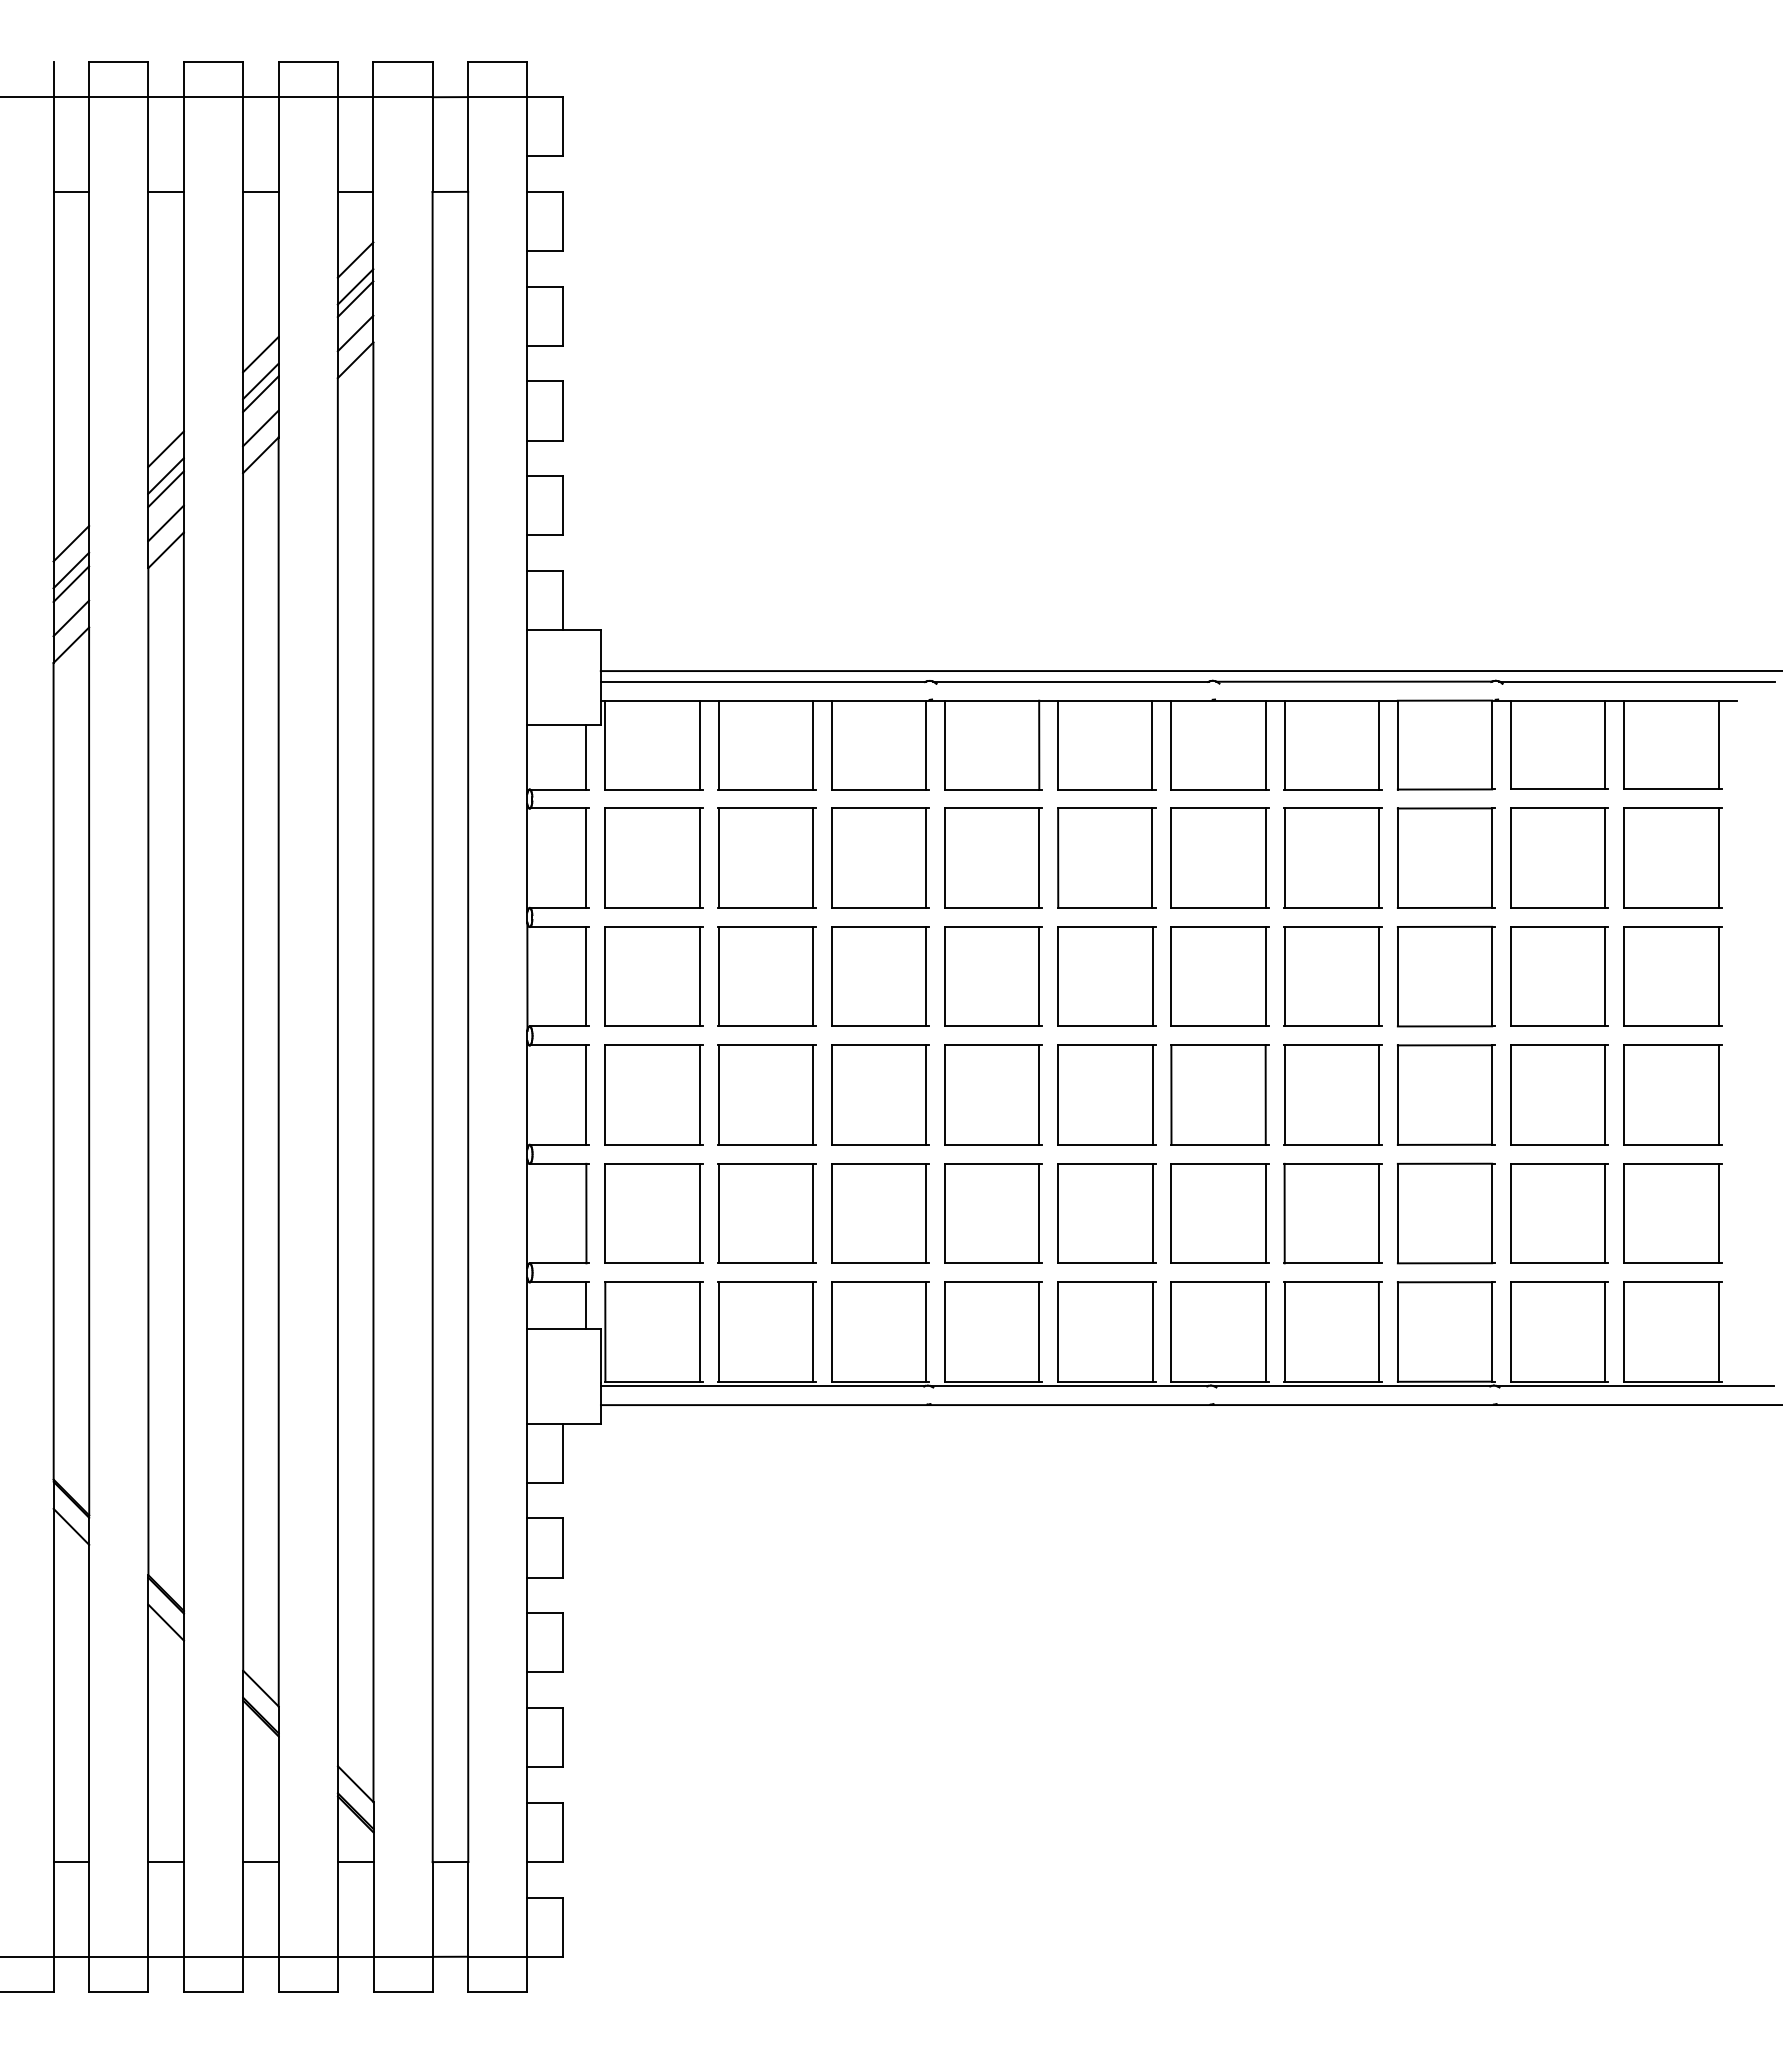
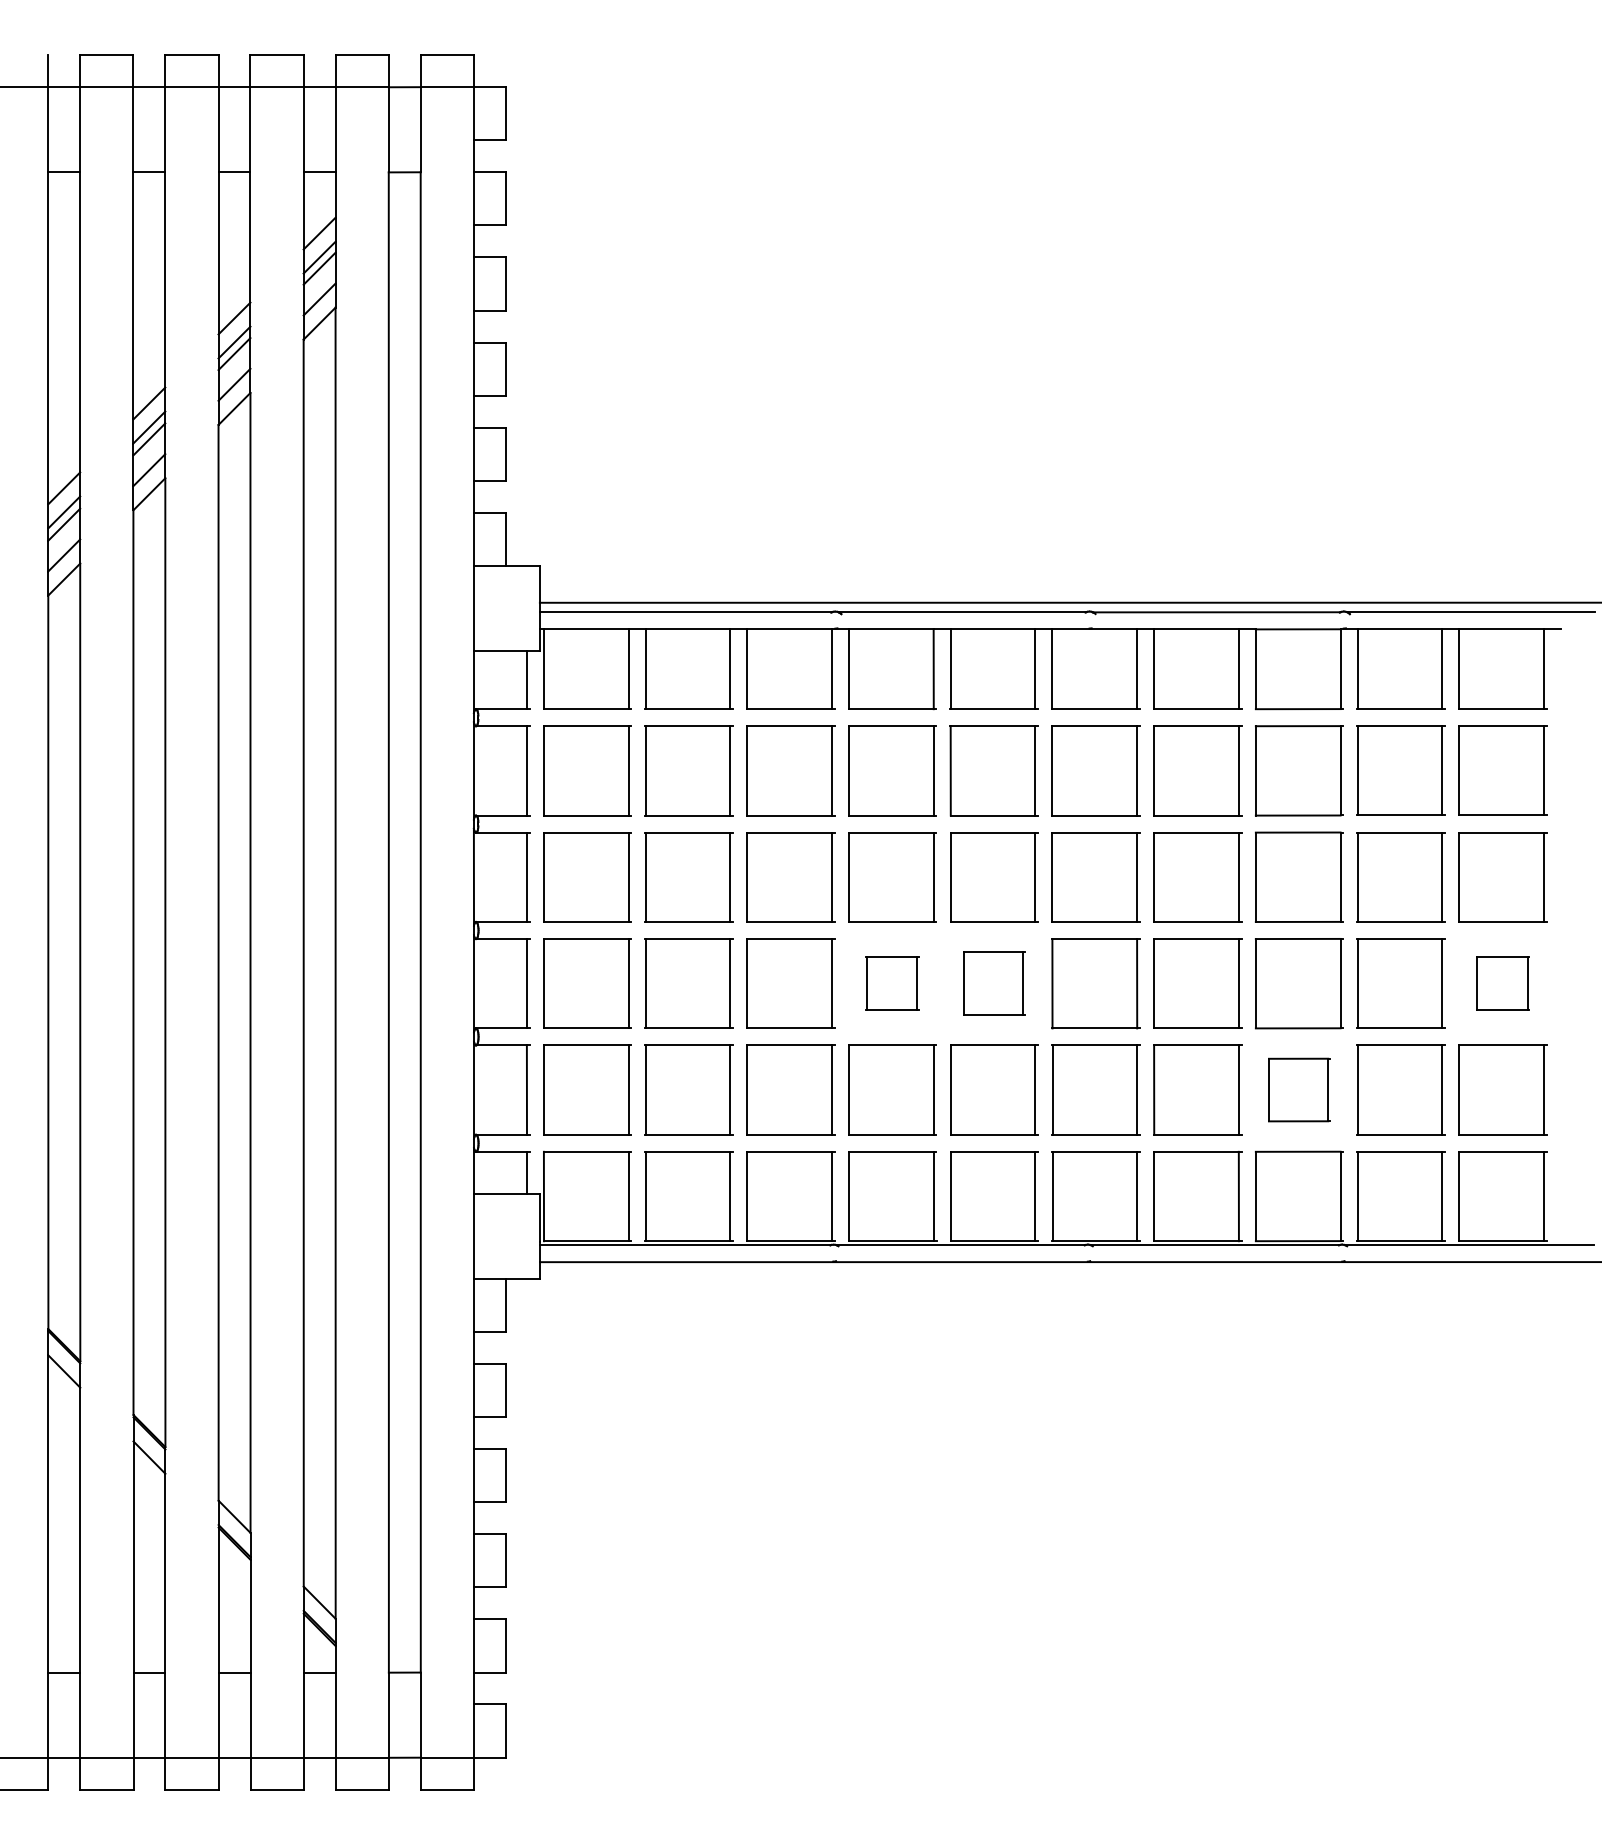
part: (993, 1094) -> (892, 983), size x0.6
part: (1106, 1094) -> (994, 983), size x0.7
part: (1672, 1094) -> (1502, 983), size x0.6
part: (1446, 1213) -> (1299, 1090), size x0.7

